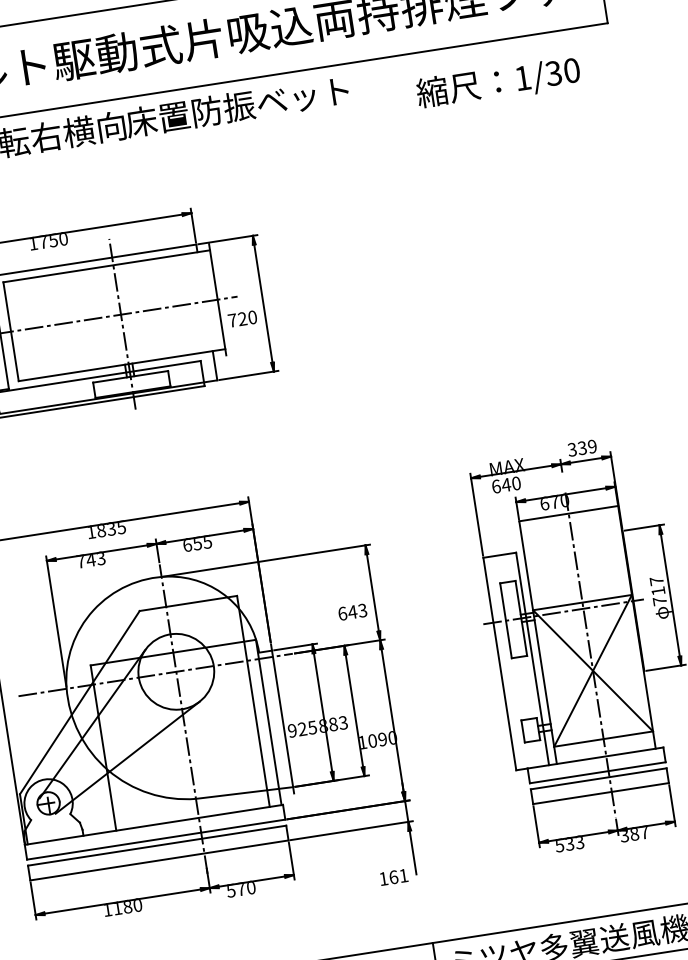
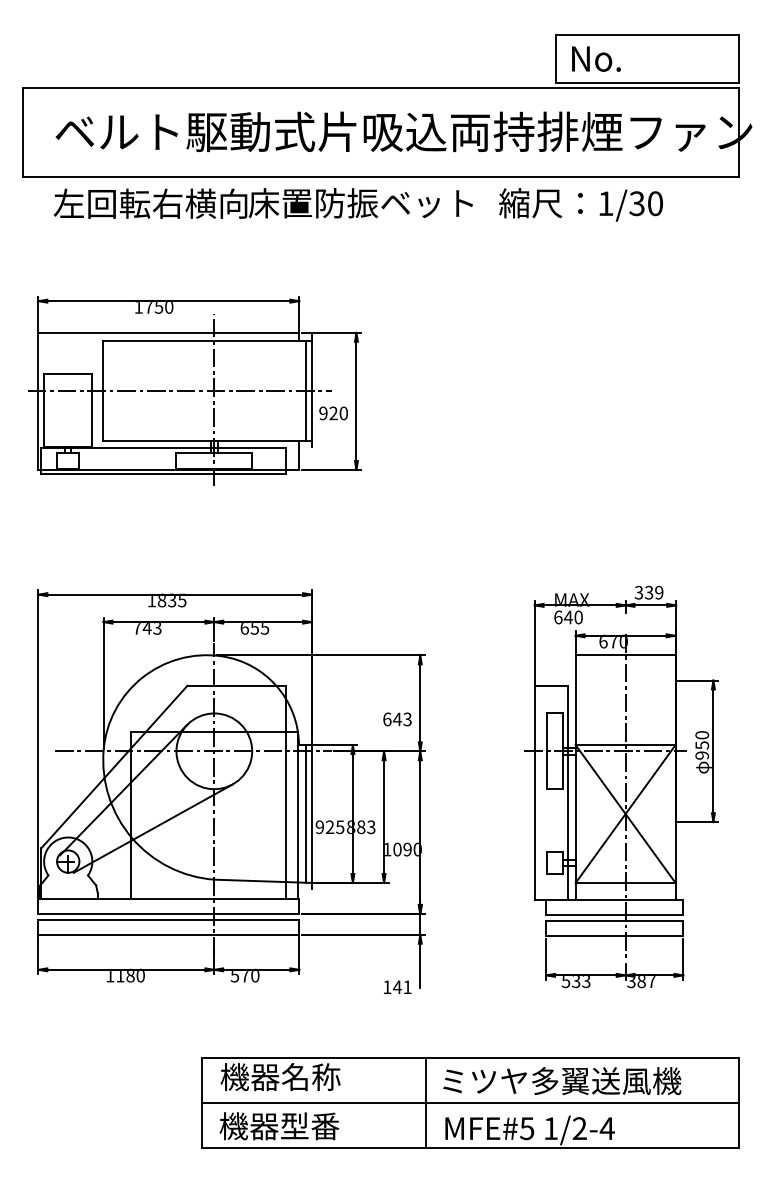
text: (497, 82) -> (580, 204), moved
line: (212, 300) -> (306, 390), added
text: (232, 320) -> (323, 413), 720 -> 920
text: (658, 591) -> (702, 745), 717 -> 950
line: (277, 719) -> (306, 813), added
text: (392, 877) -> (396, 987), 161 -> 141

